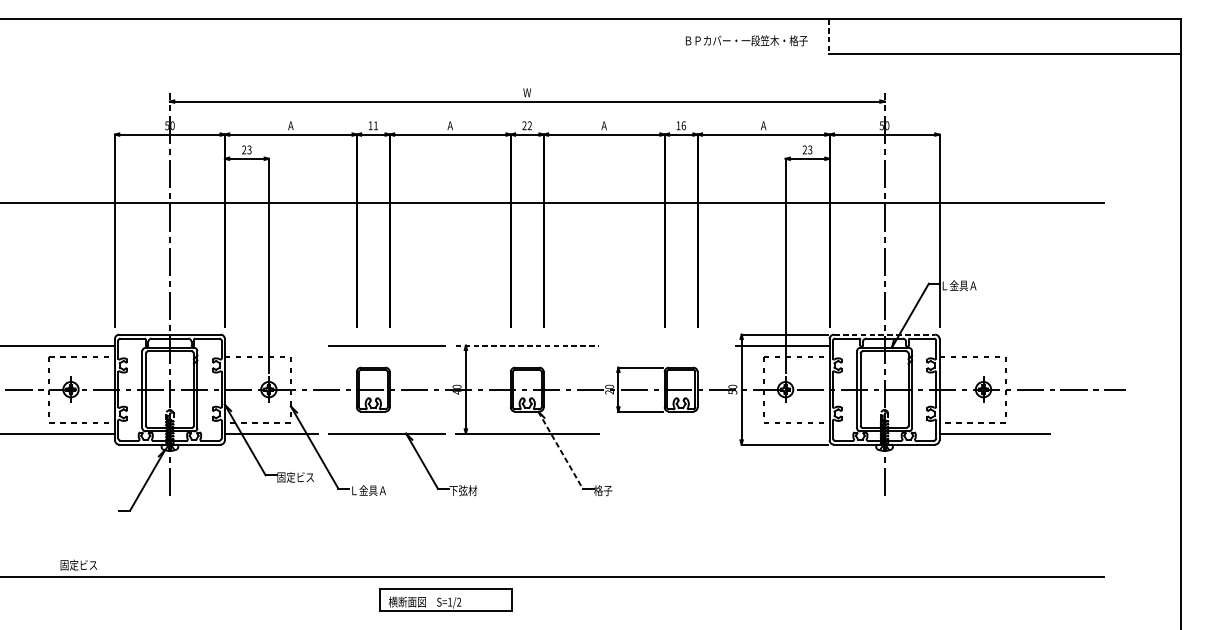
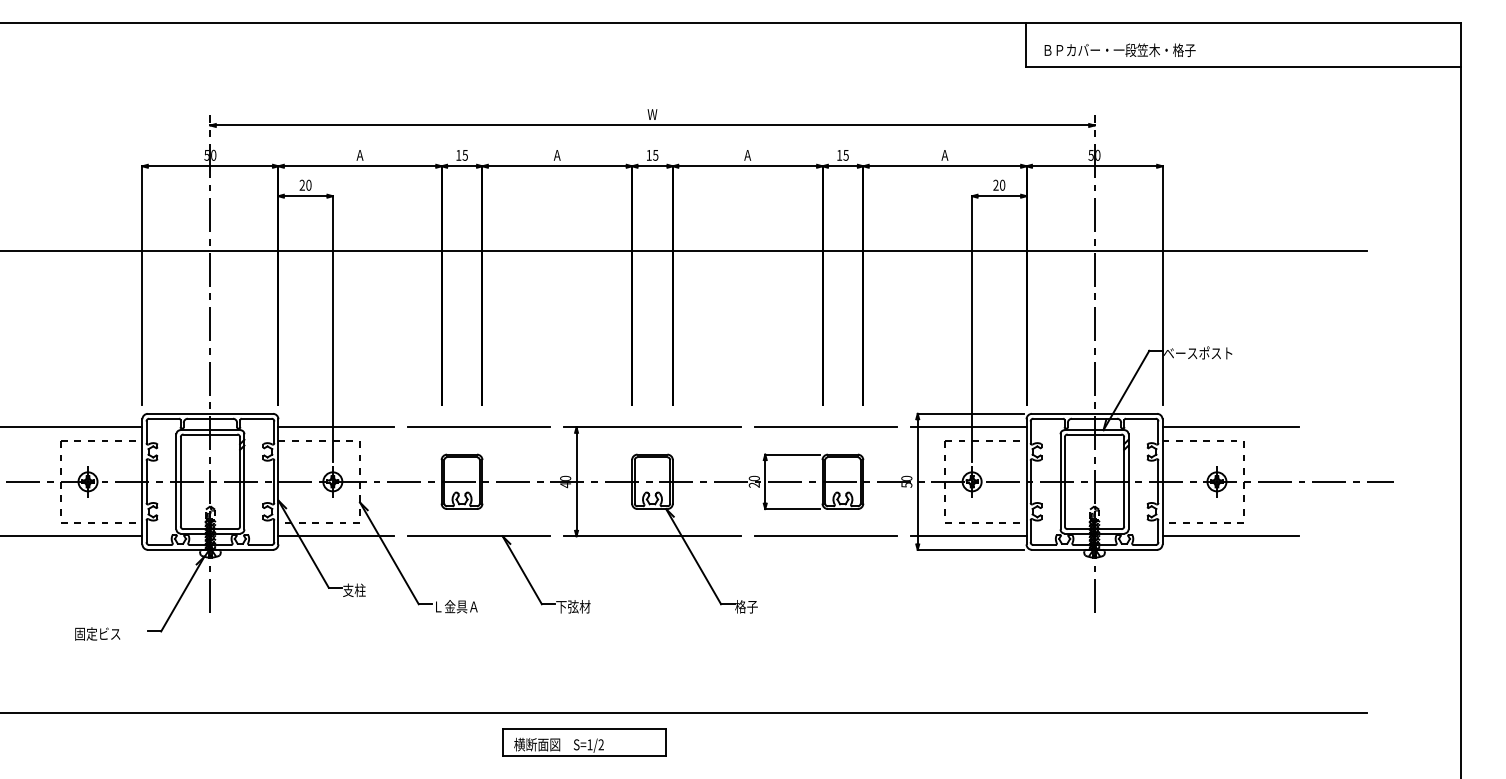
line: (828, 36) -> (1025, 45), dashed -> solid
text: (746, 40) -> (1119, 49), moved
text: (375, 125) -> (464, 155), 11 -> 15
text: (527, 125) -> (652, 154), 22 -> 15
text: (683, 125) -> (845, 154), 16 -> 15
text: (249, 150) -> (308, 185), 23 -> 20
text: (810, 150) -> (1002, 185), 23 -> 20
text: (968, 285) -> (1198, 352), Ｌ金具Ａ -> ベースポスト
line: (884, 334) -> (1094, 413), dashed -> solid
line: (271, 345) -> (336, 427), added
line: (527, 345) -> (652, 427), dashed -> solid
line: (667, 345) -> (825, 427), added
line: (994, 345) -> (1230, 427), added
line: (667, 433) -> (825, 536), added
line: (782, 433) -> (968, 536), added
line: (560, 449) -> (693, 556), dashed -> solid
text: (295, 477) -> (365, 590), 固定ビス -> 支柱
text: (78, 564) -> (97, 633), moved
part: (445, 600) -> (584, 742), moved

